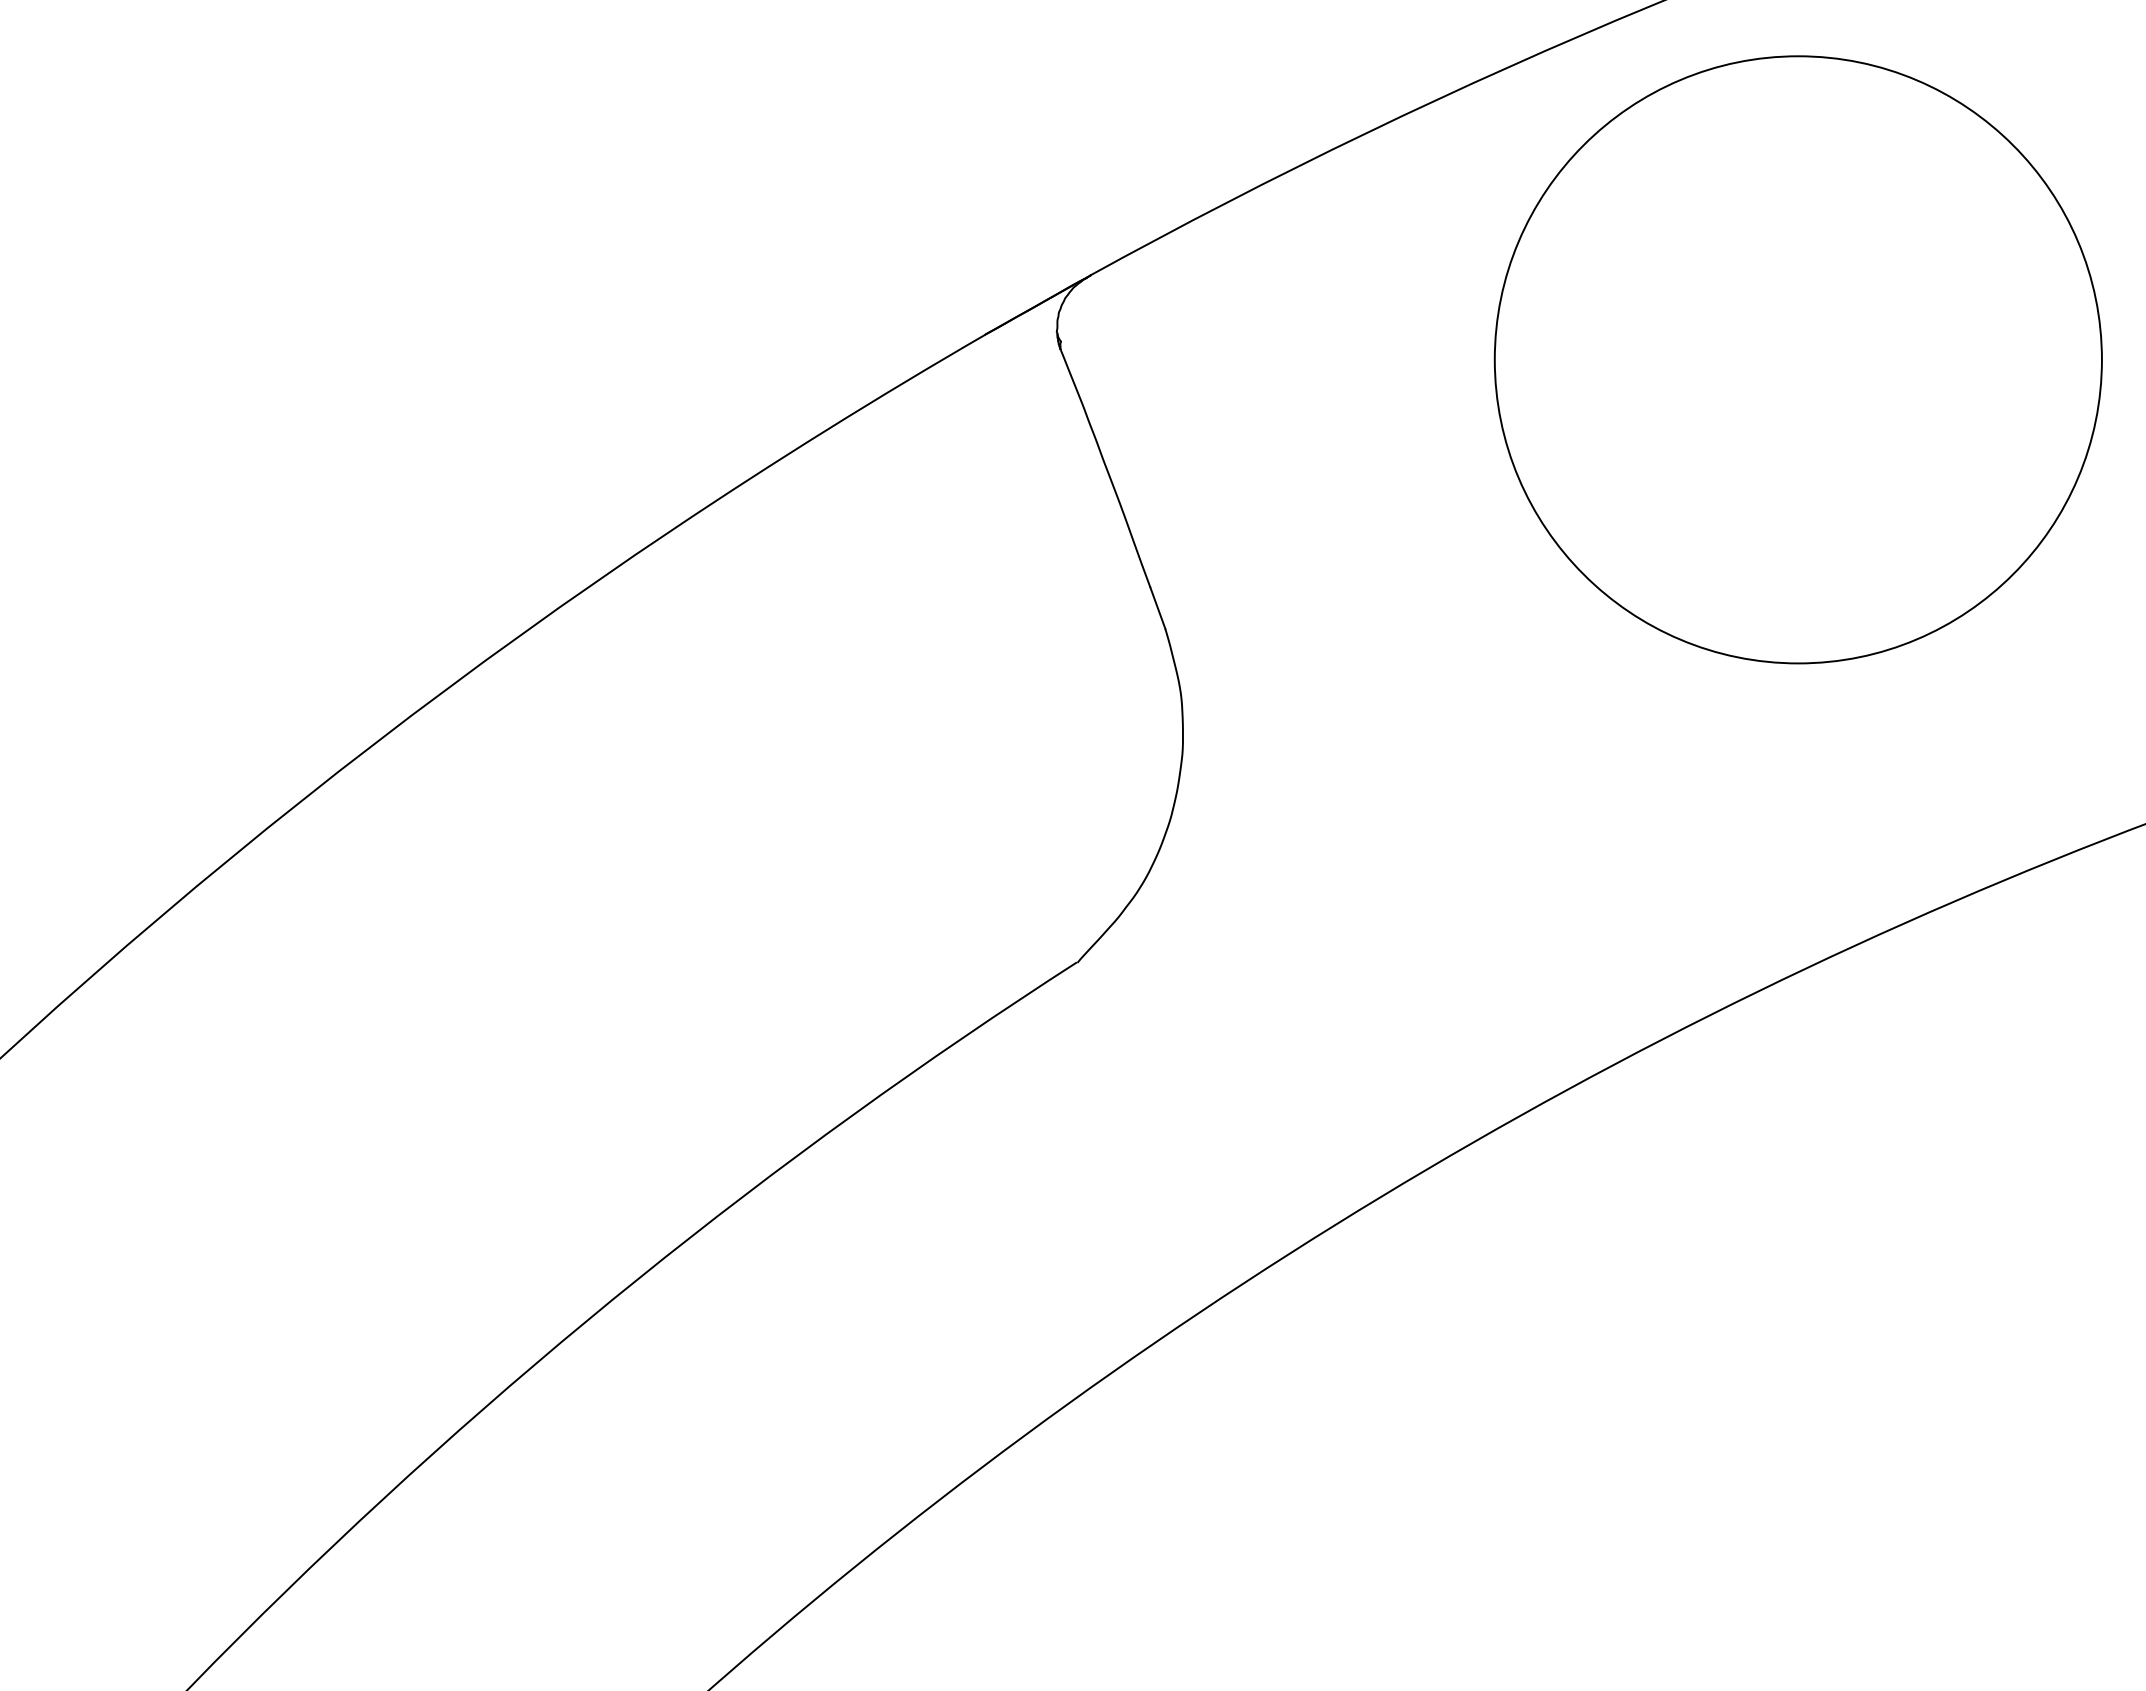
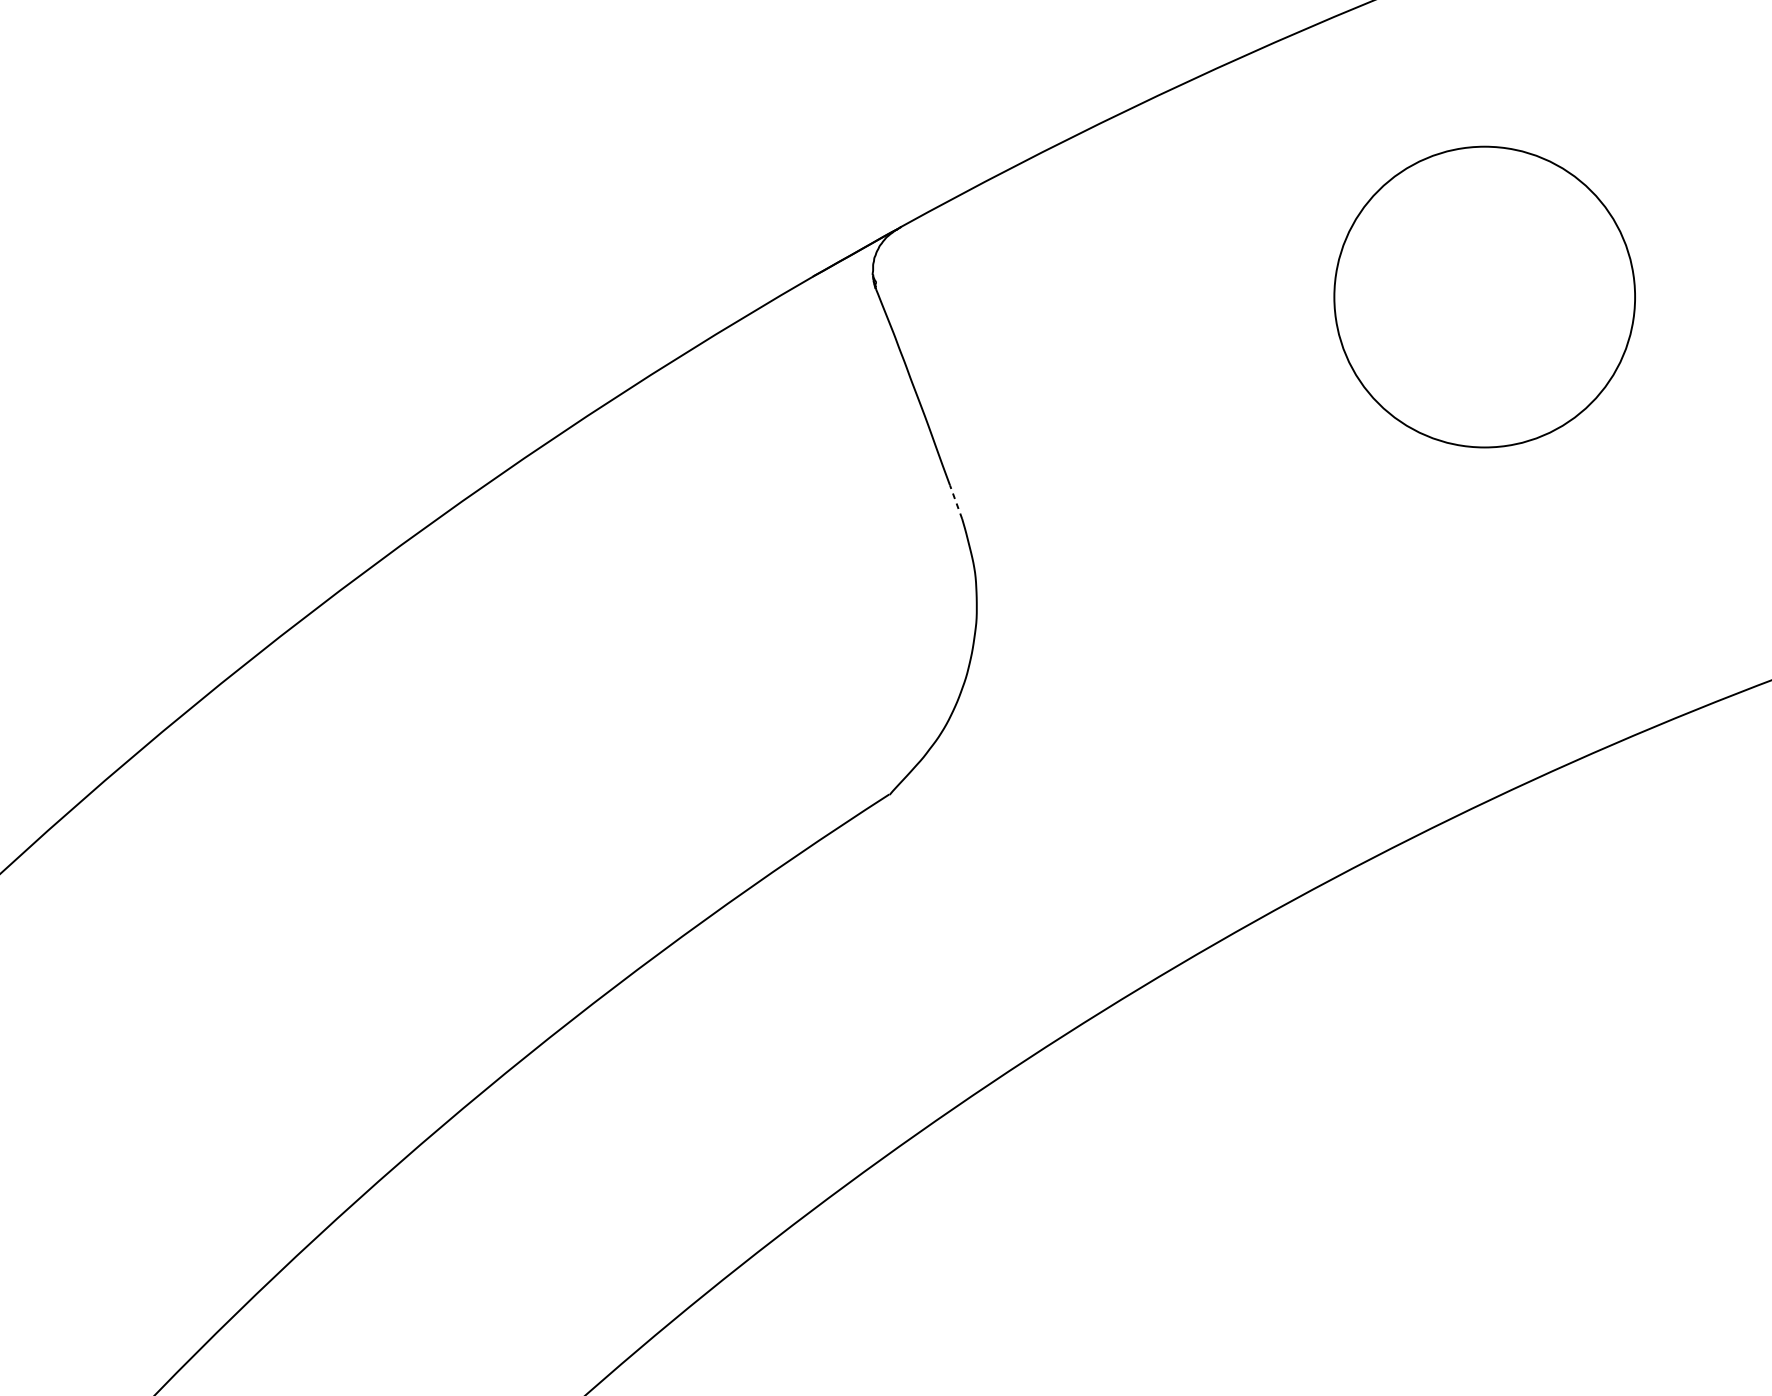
circle: (1797, 359) -> (1484, 296), size x0.6
line: (1157, 608) -> (955, 502), solid -> dashed

